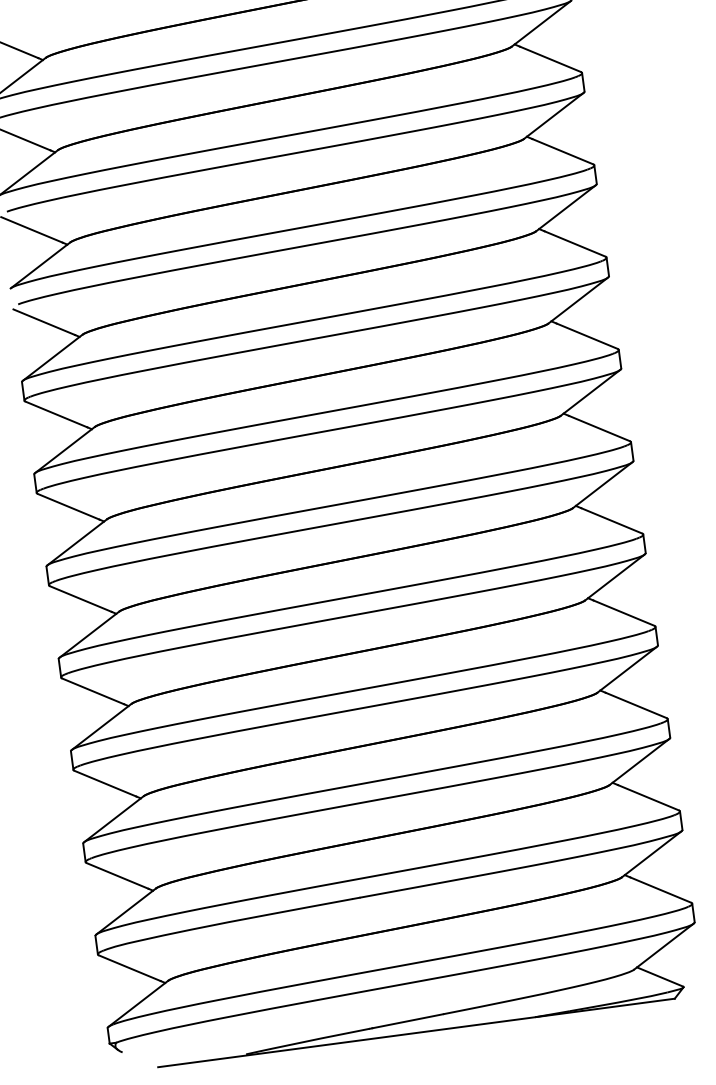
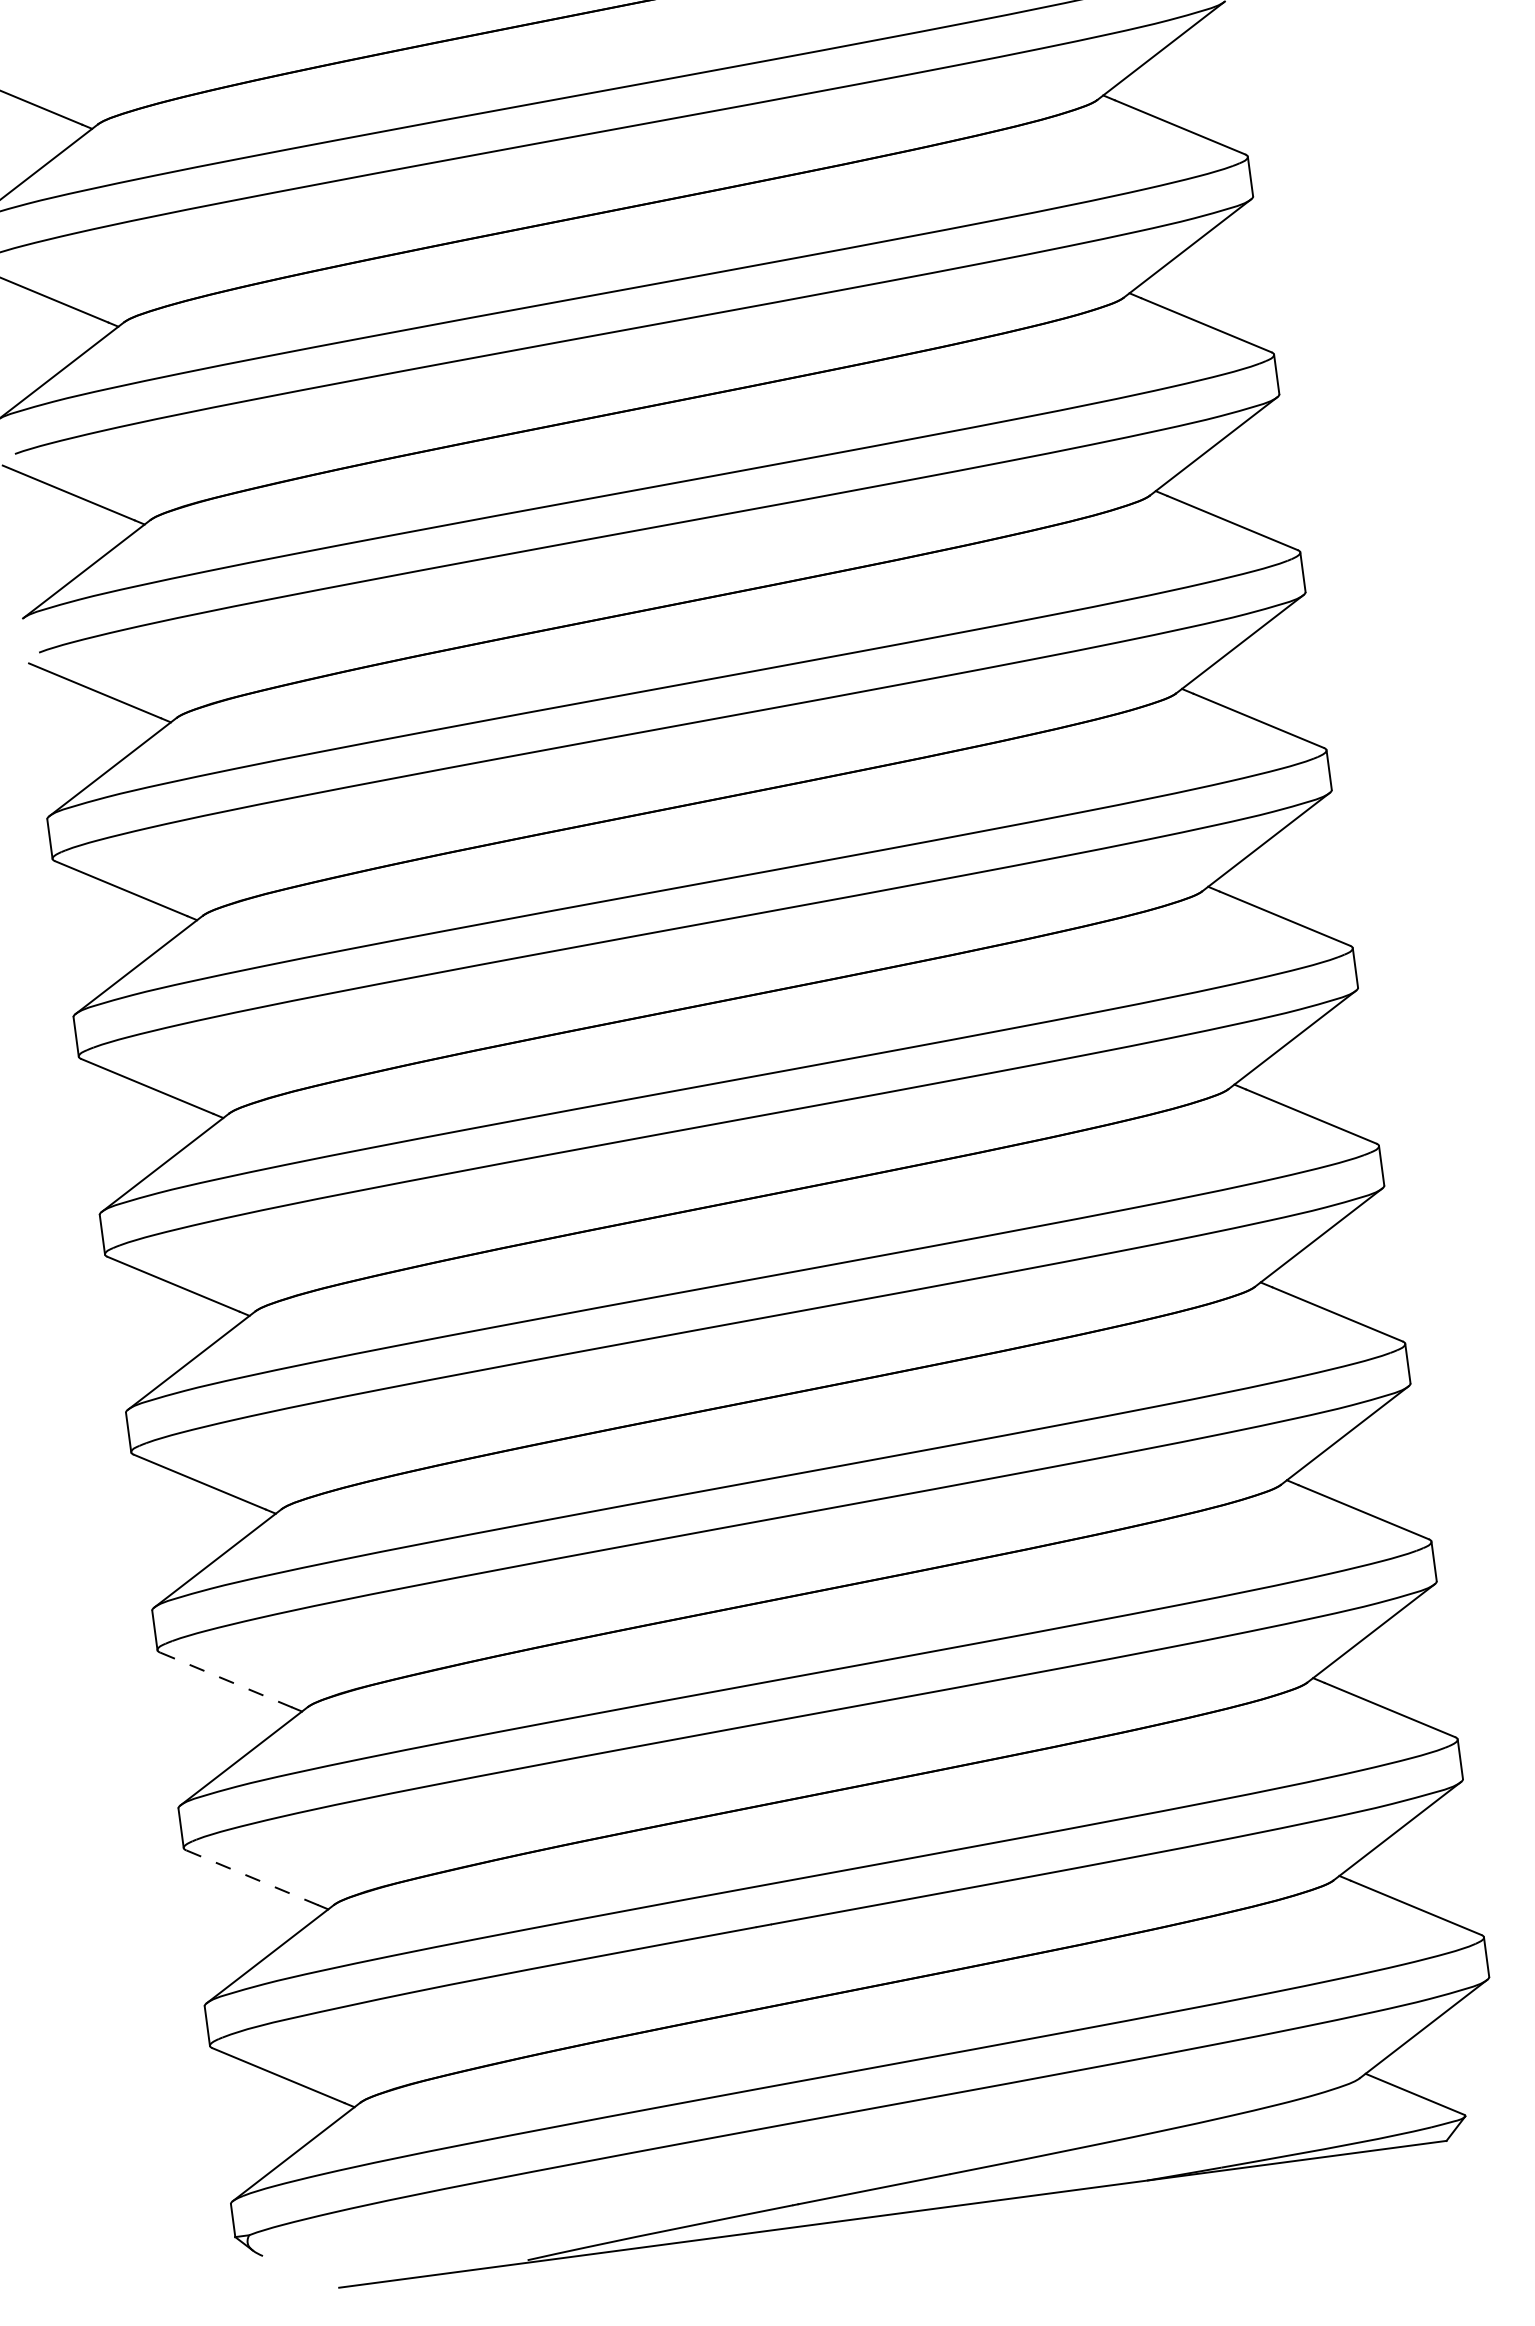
line: (105, 783) -> (226, 1679), solid -> dashed
line: (118, 876) -> (254, 1878), solid -> dashed

